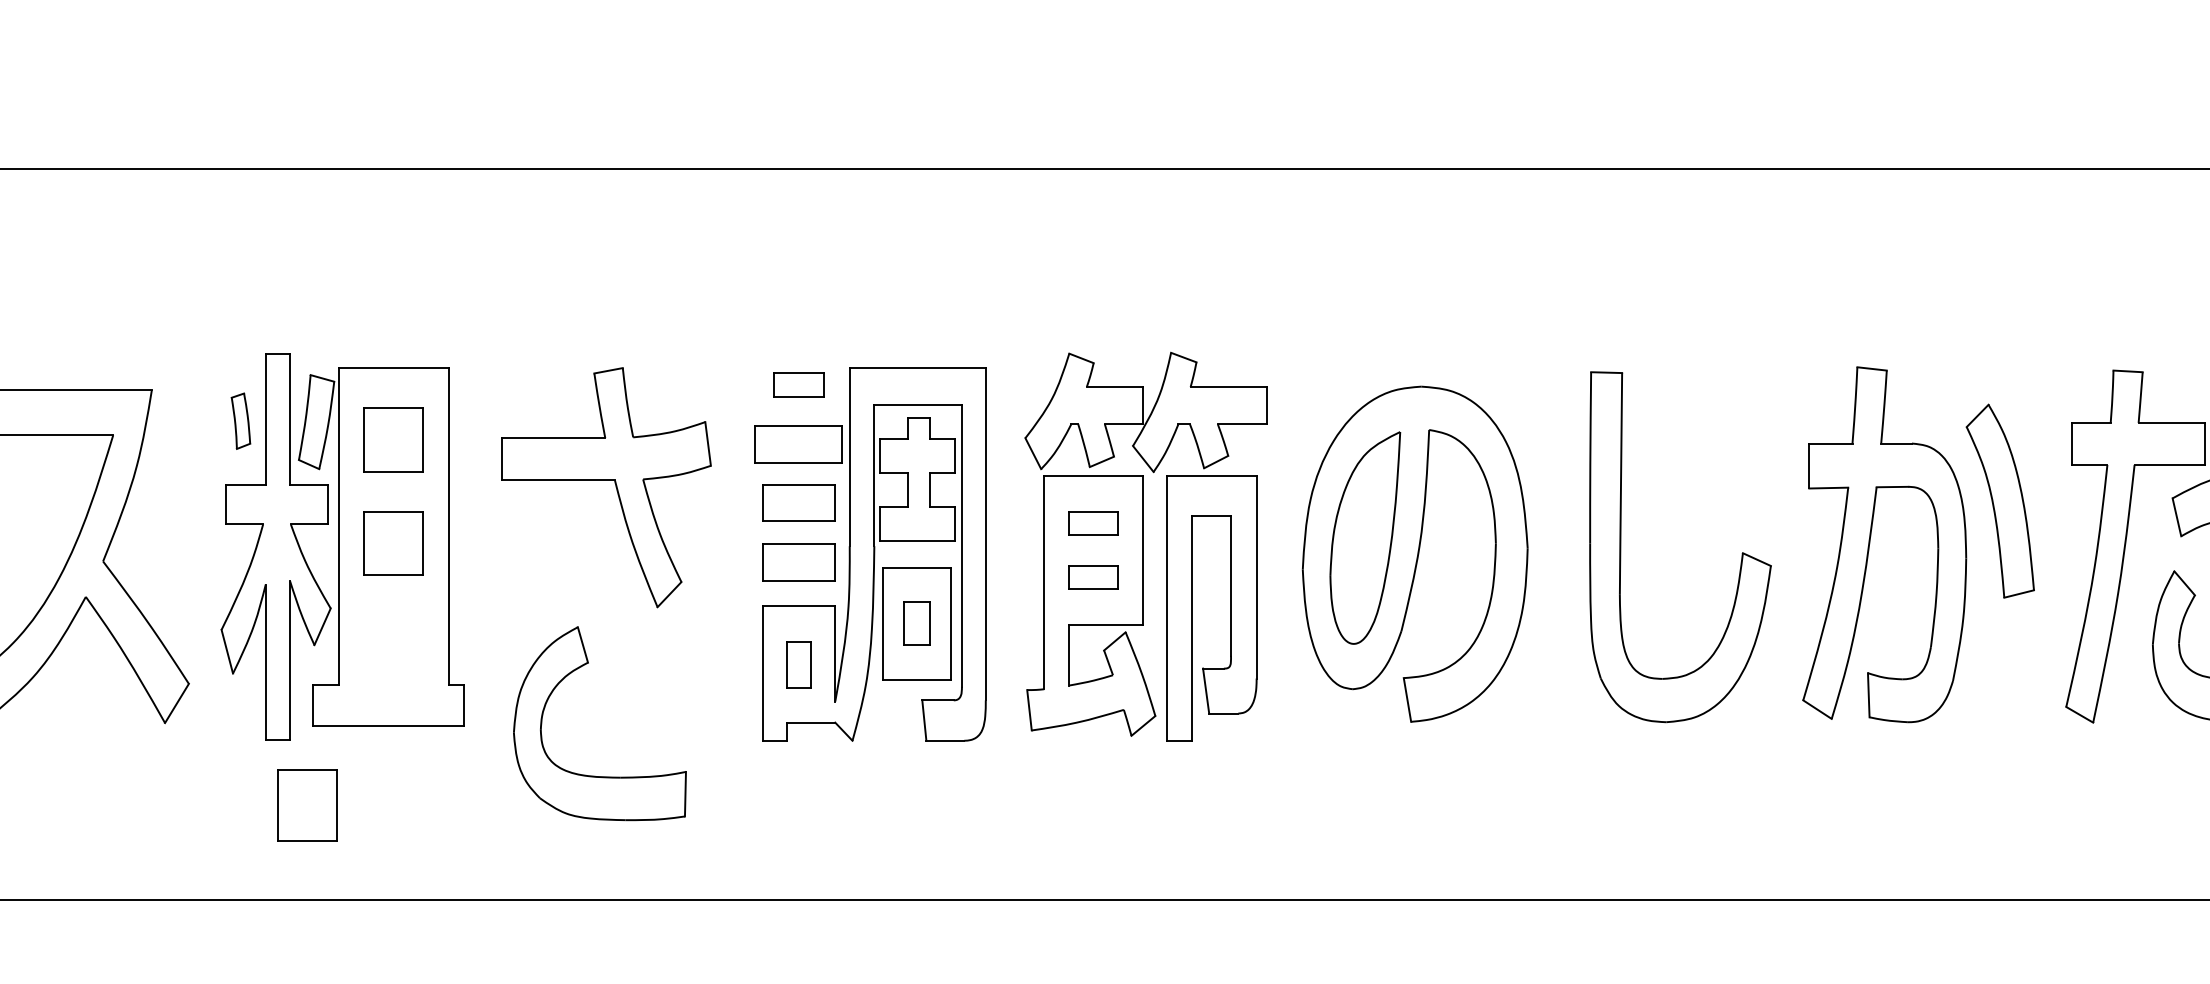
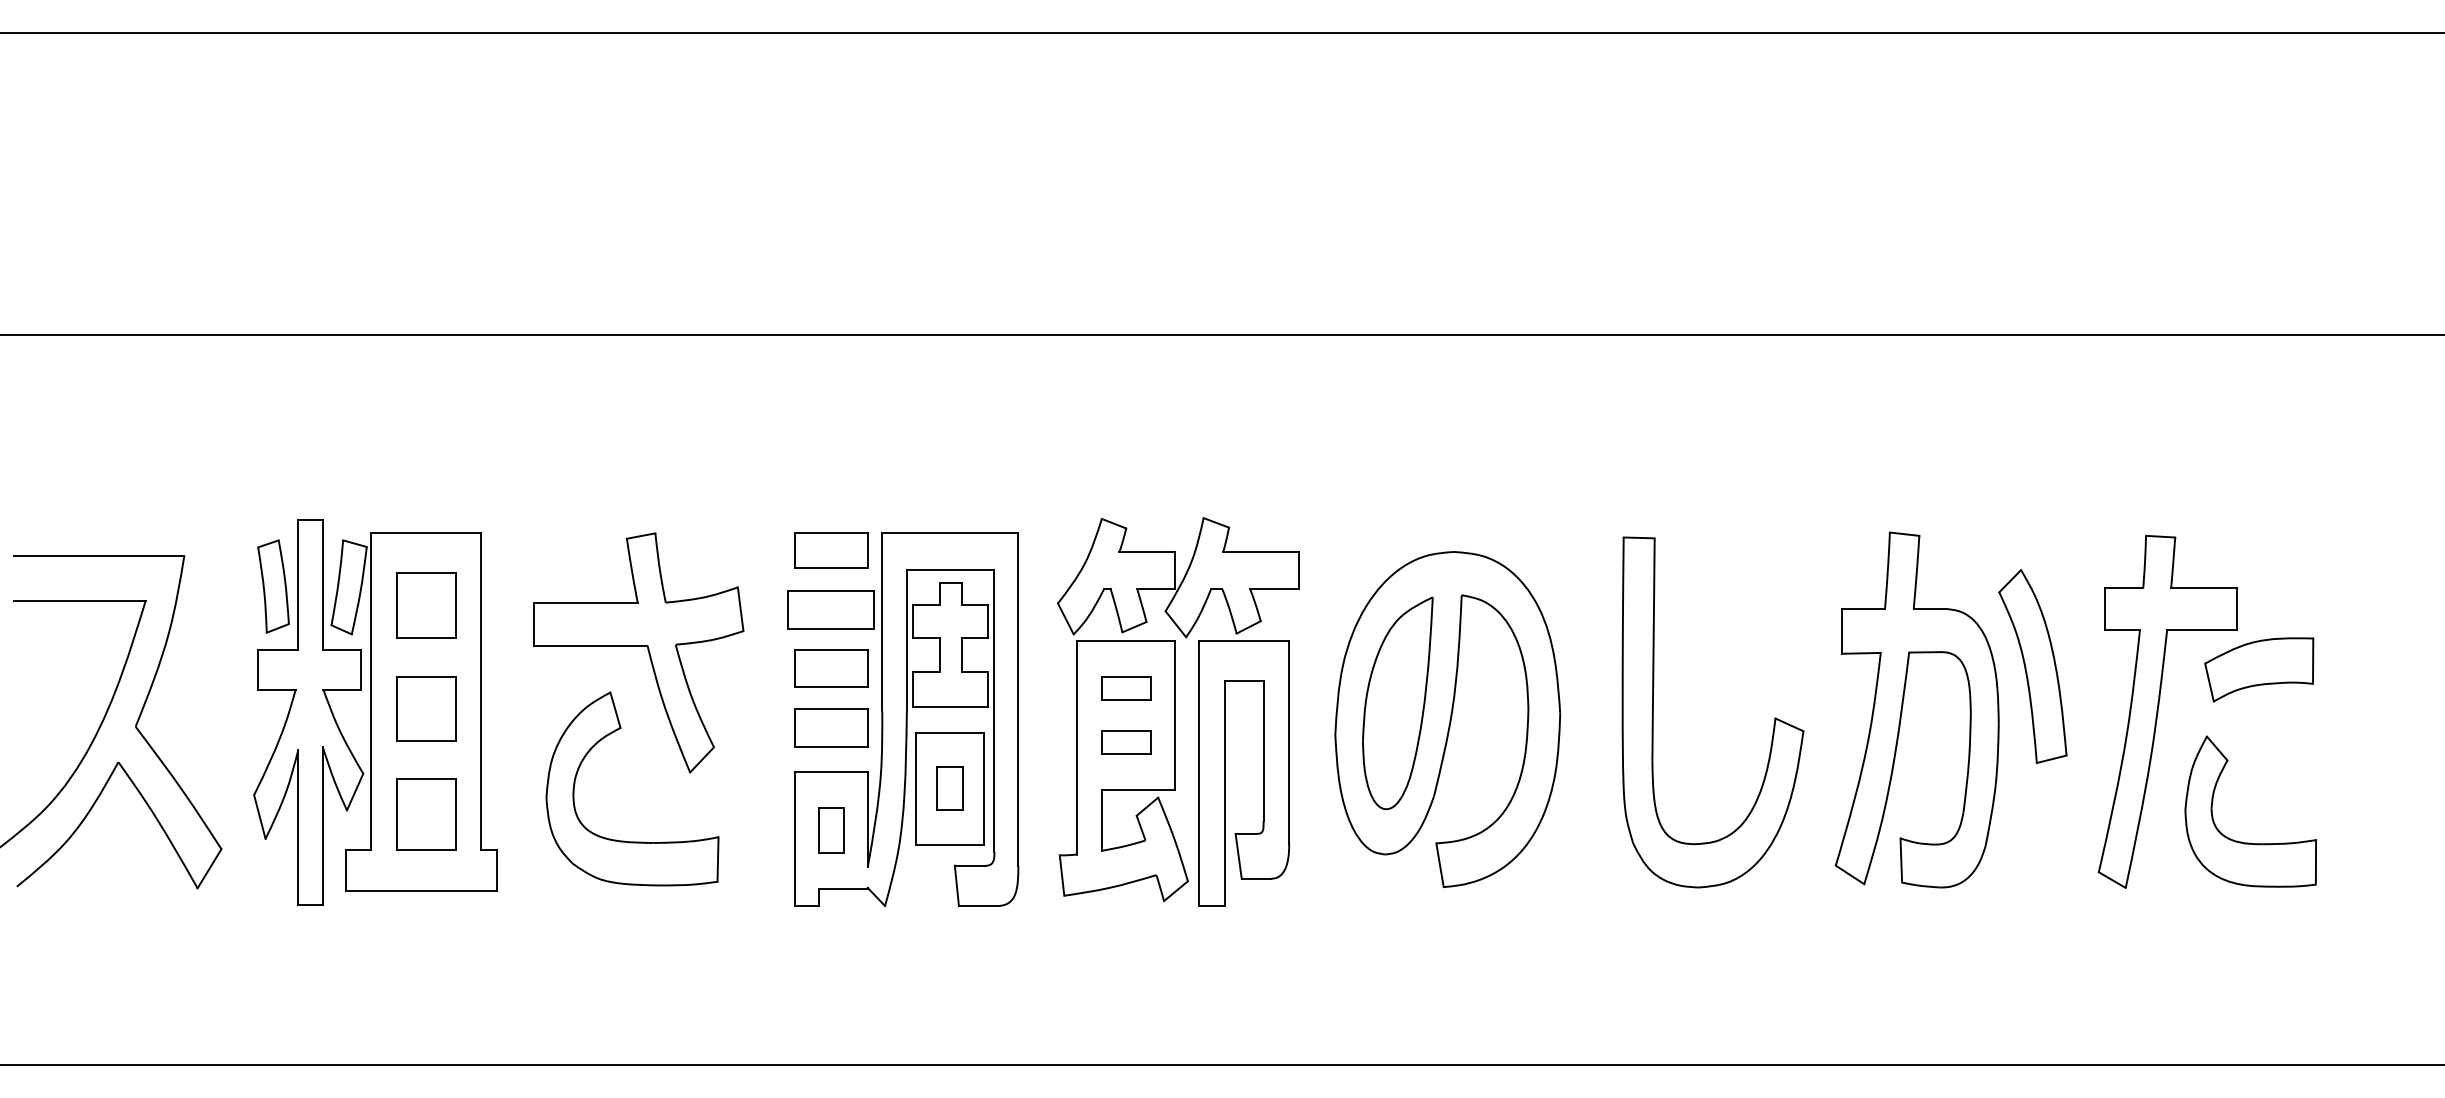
part: (798, 385) -> (831, 550), size x1.43
part: (240, 421) -> (273, 586), size x1.67
part: (591, 775) -> (624, 840), moved
part: (307, 805) -> (426, 814), moved

